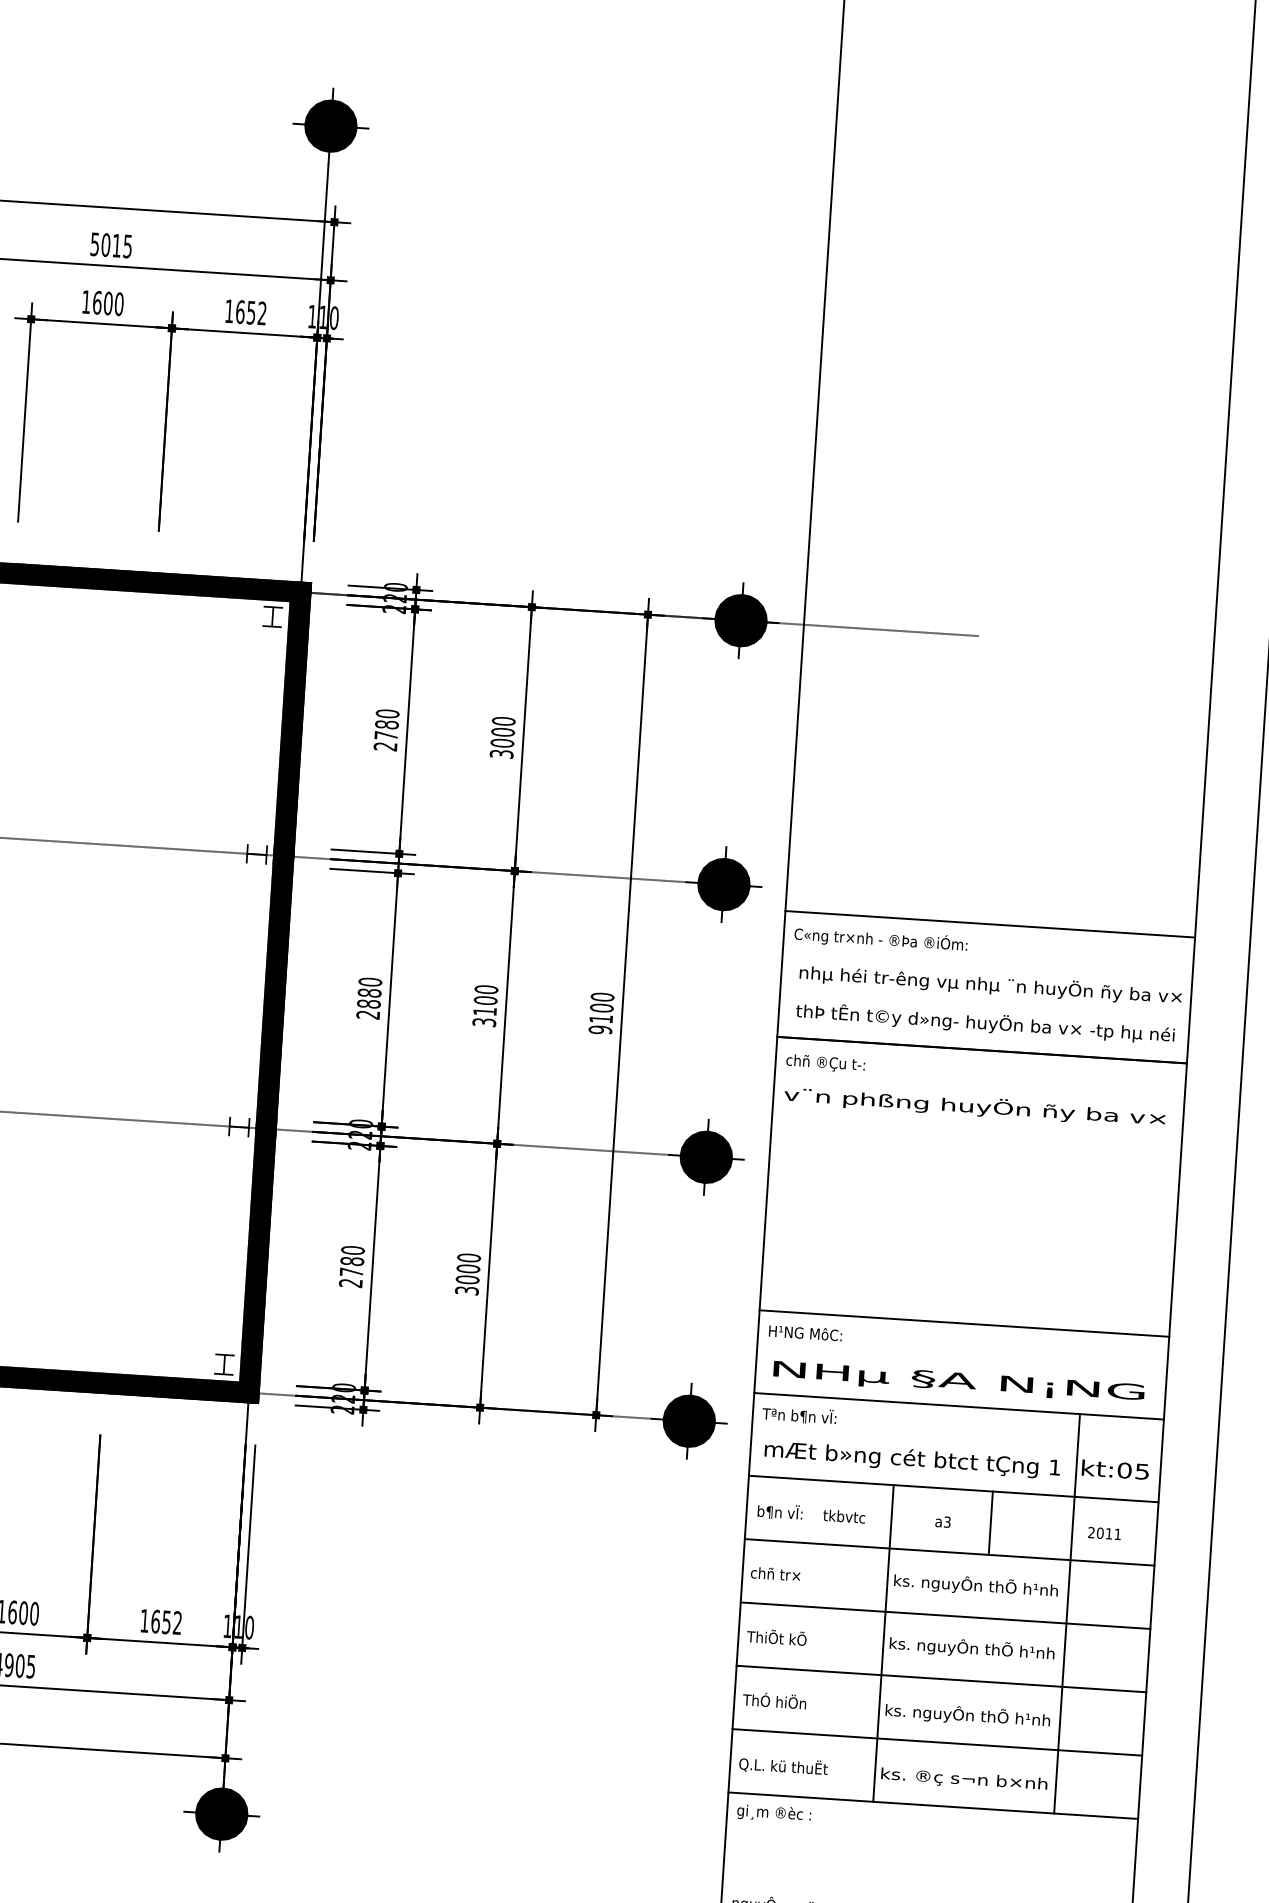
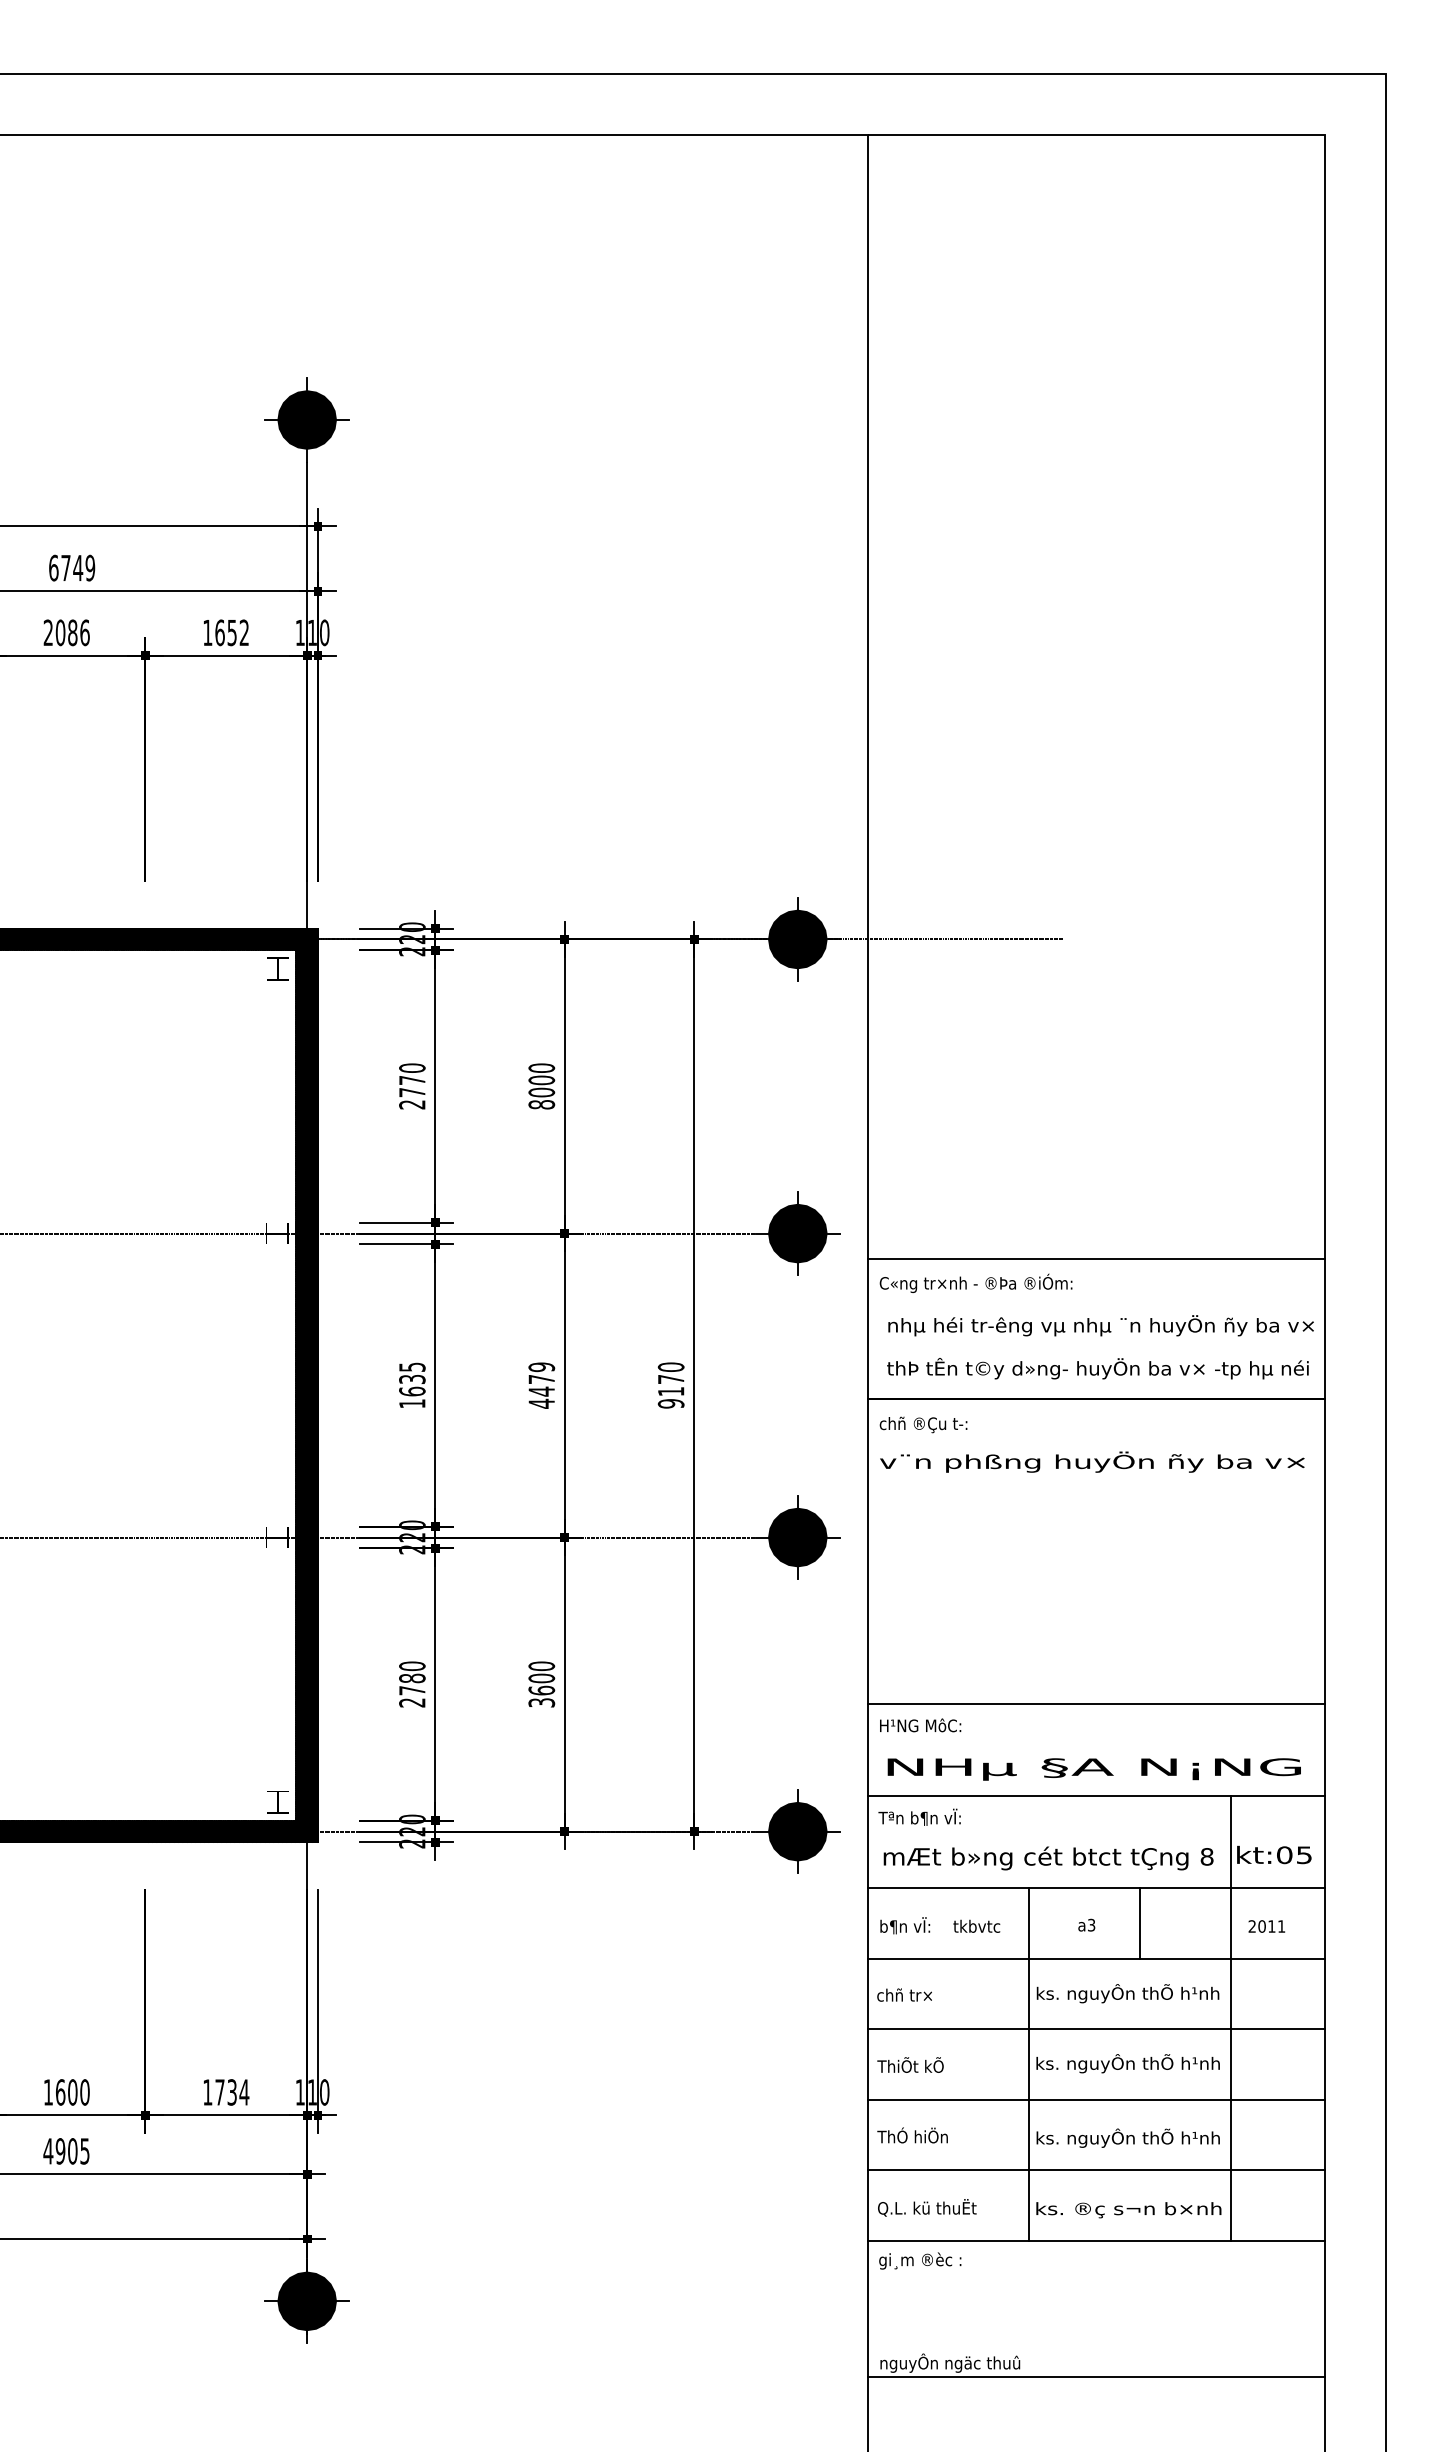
text: (111, 244) -> (72, 567), 5015 -> 6749
text: (102, 302) -> (66, 632), 1600 -> 2086
text: (387, 724) -> (412, 1080), 2780 -> 2770
text: (501, 753) -> (541, 1104), 3000 -> 8000
text: (369, 998) -> (412, 1385), 2880 -> 1635
text: (485, 1006) -> (541, 1385), 3100 -> 4479
text: (601, 1008) -> (670, 1379), 9100 -> 9170
text: (467, 1279) -> (541, 1690), 3000 -> 3600
text: (1054, 1467) -> (1206, 1856), 1 -> 8
text: (166, 1622) -> (232, 2092), 1652 -> 1734

